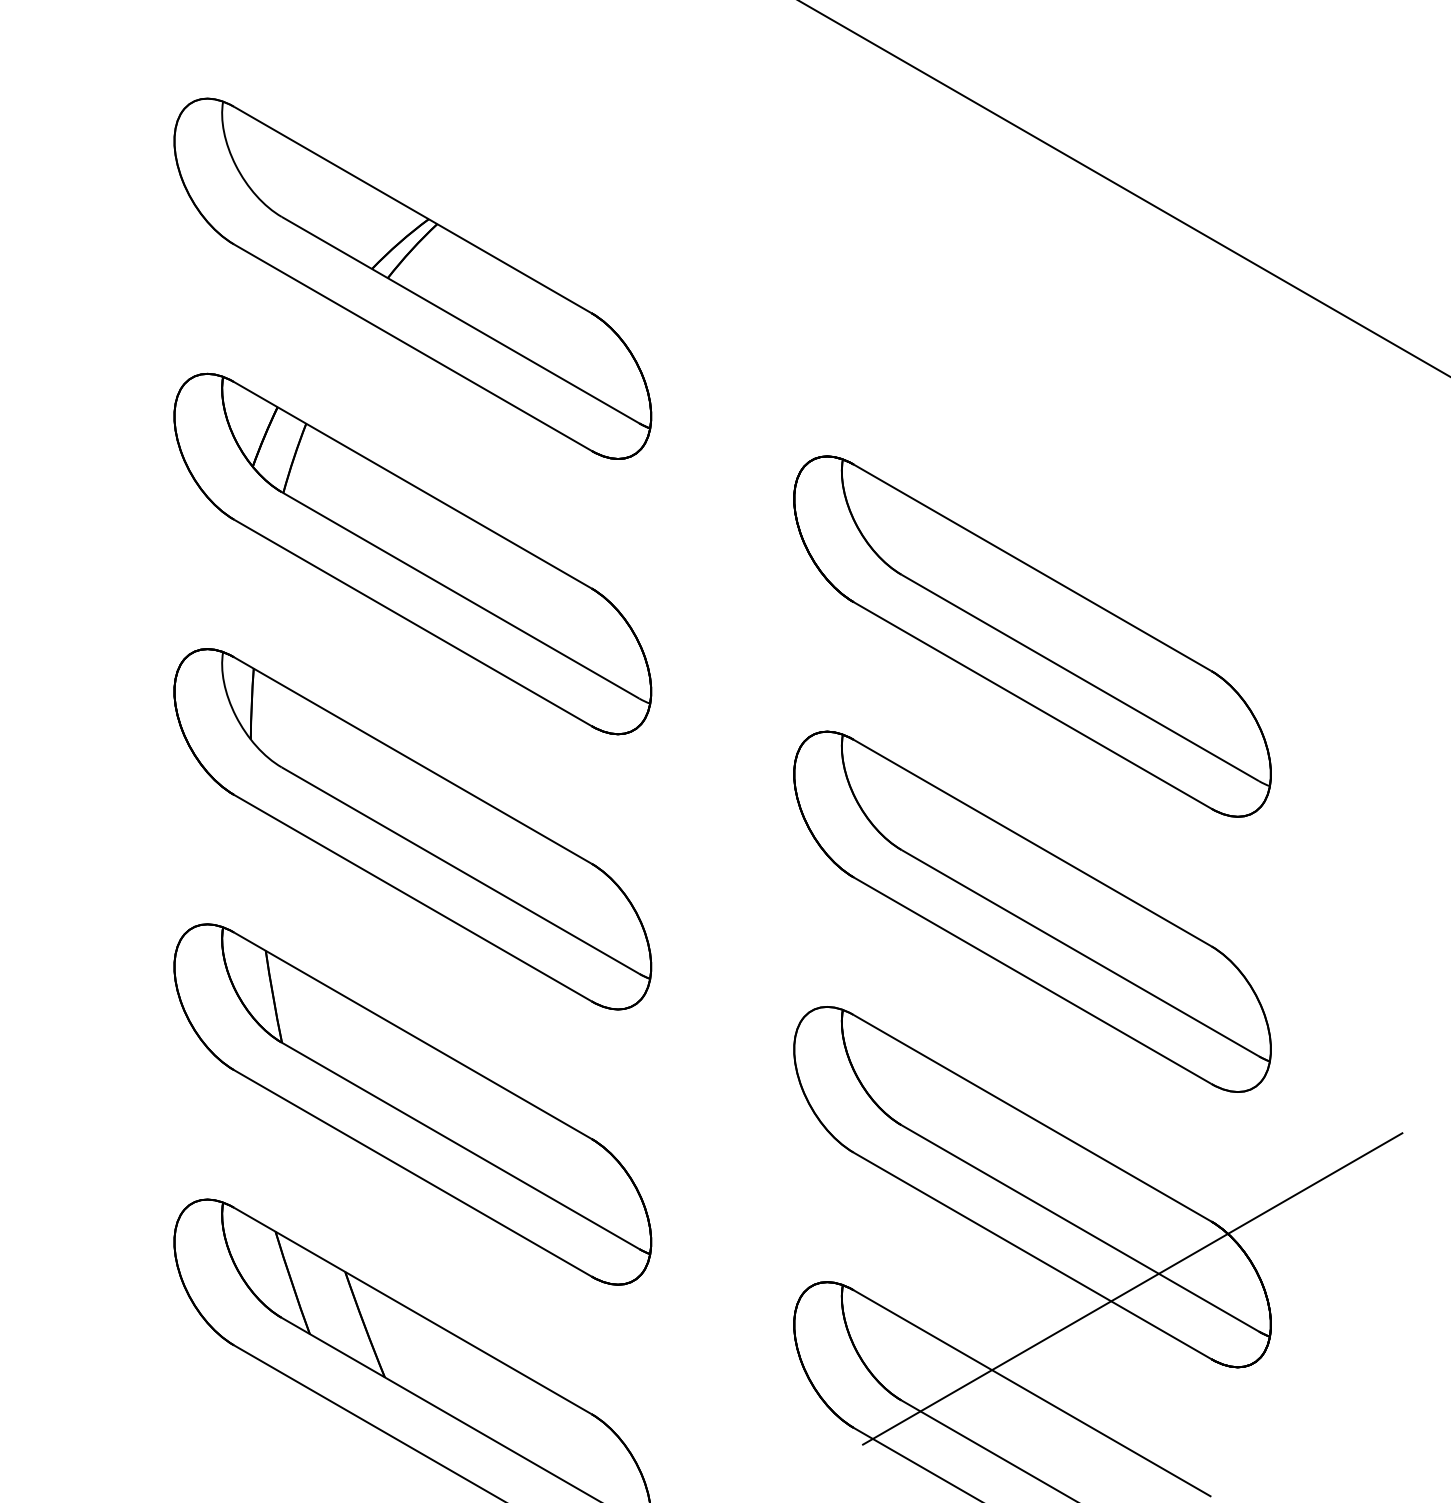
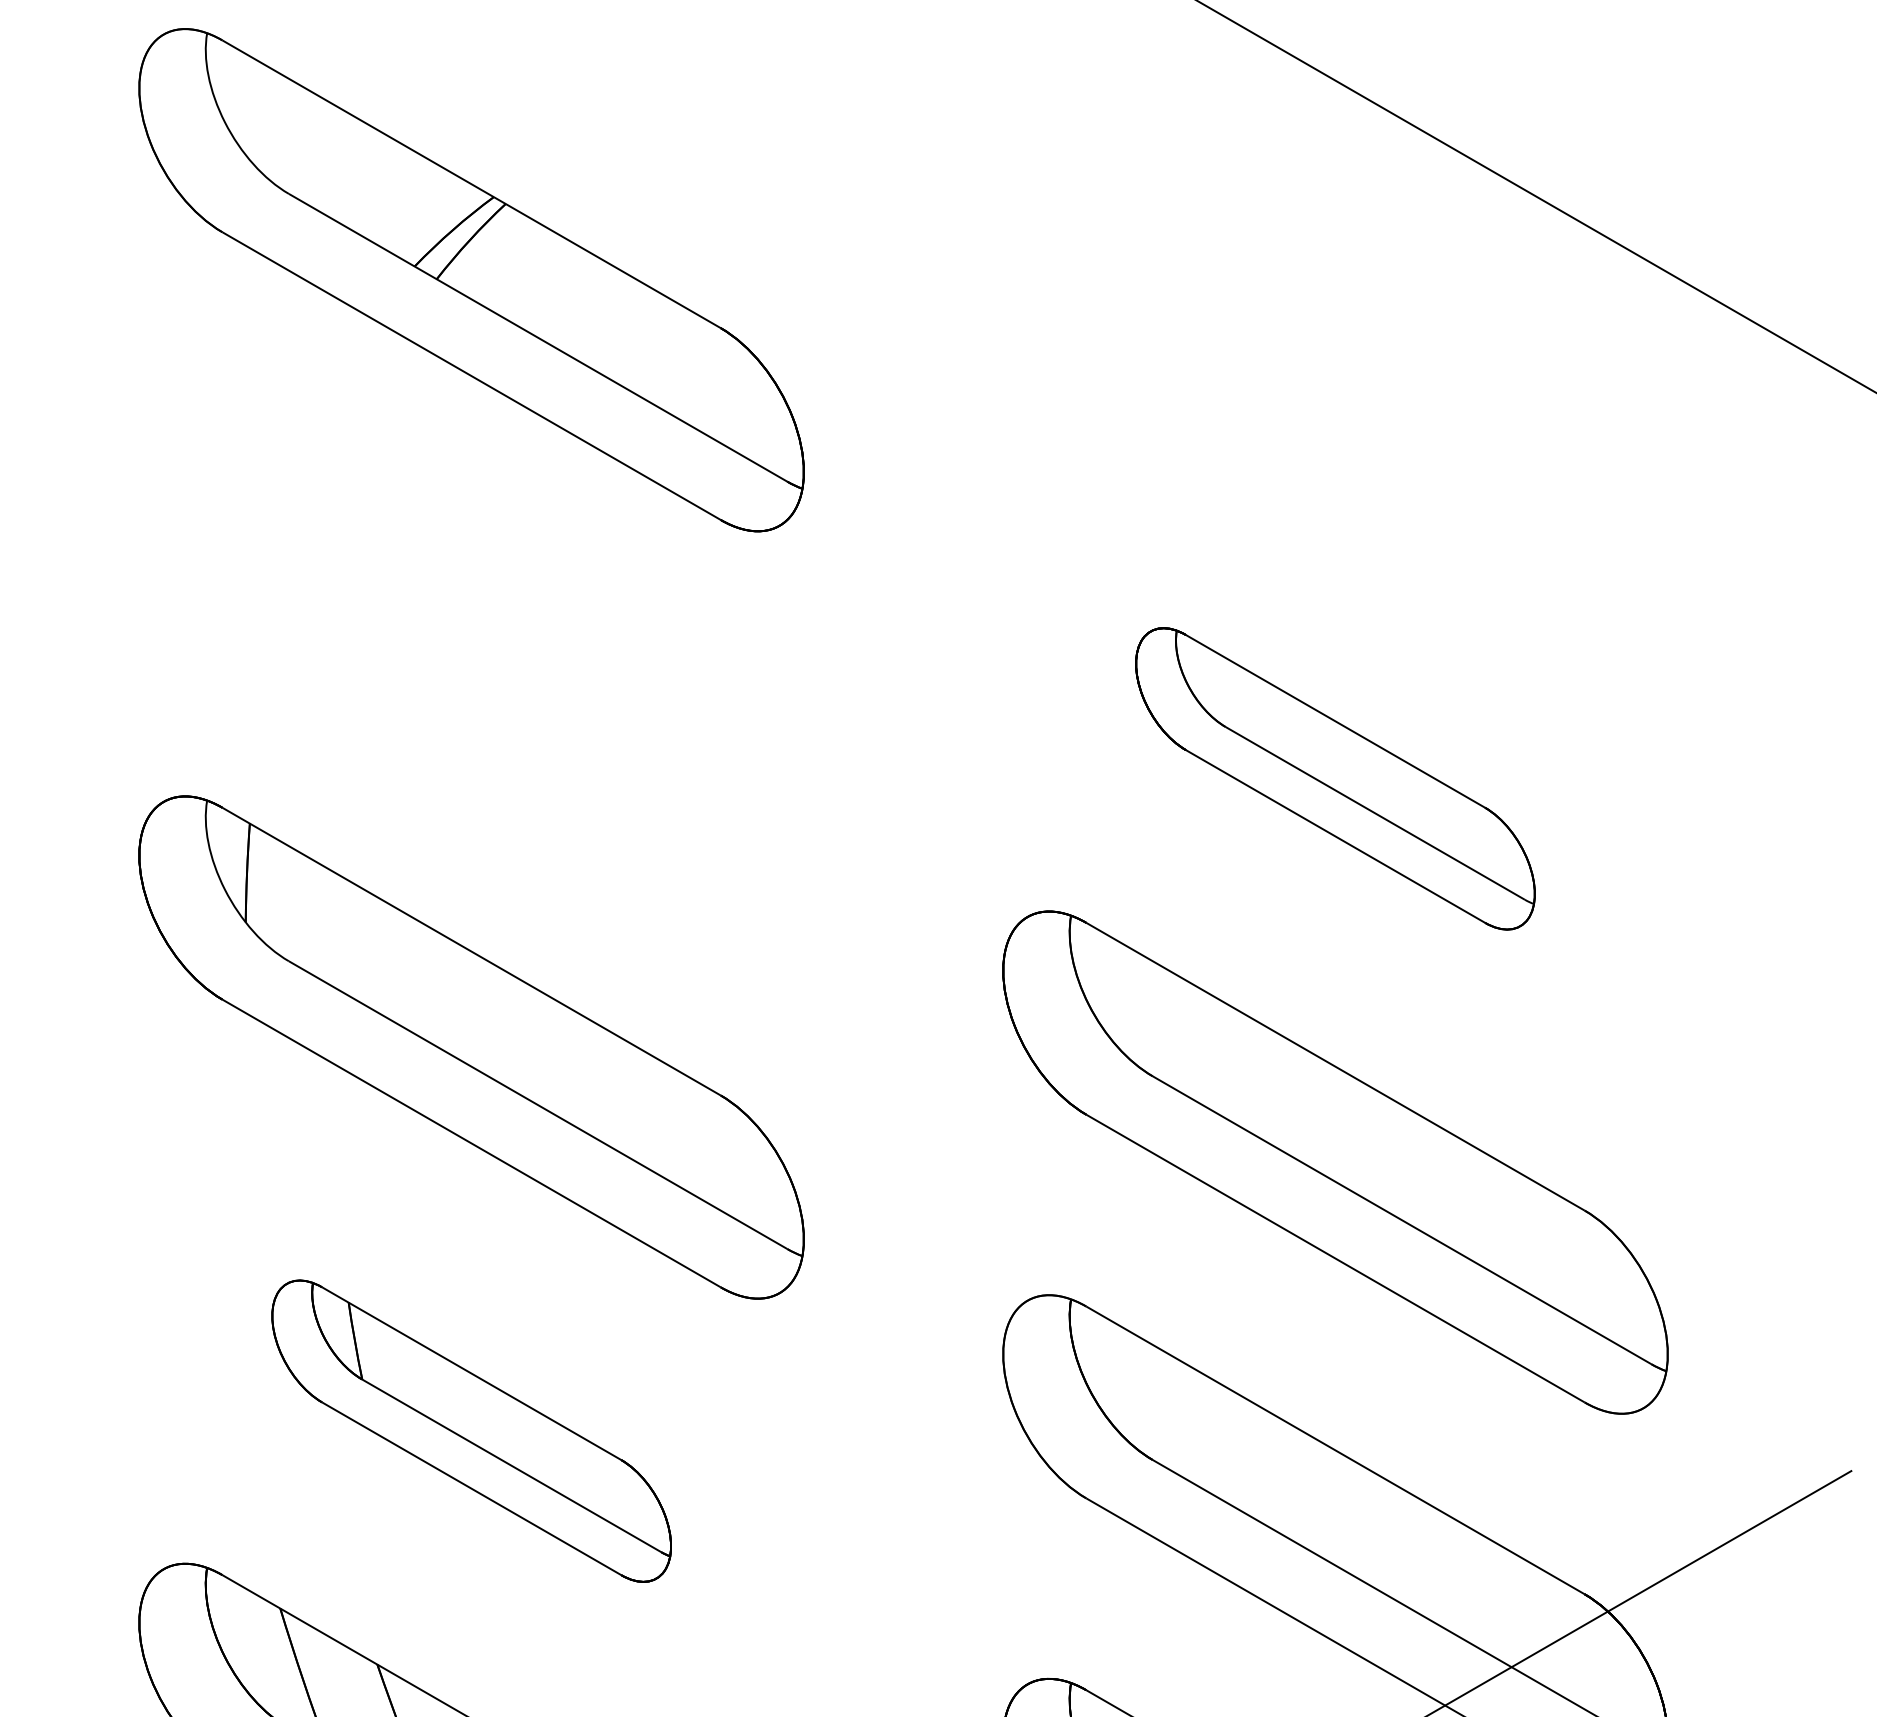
part: (412, 553) -> (471, 663), removed
part: (1032, 636) -> (1335, 778), size x0.6
part: (412, 1104) -> (471, 1431), size x0.6

